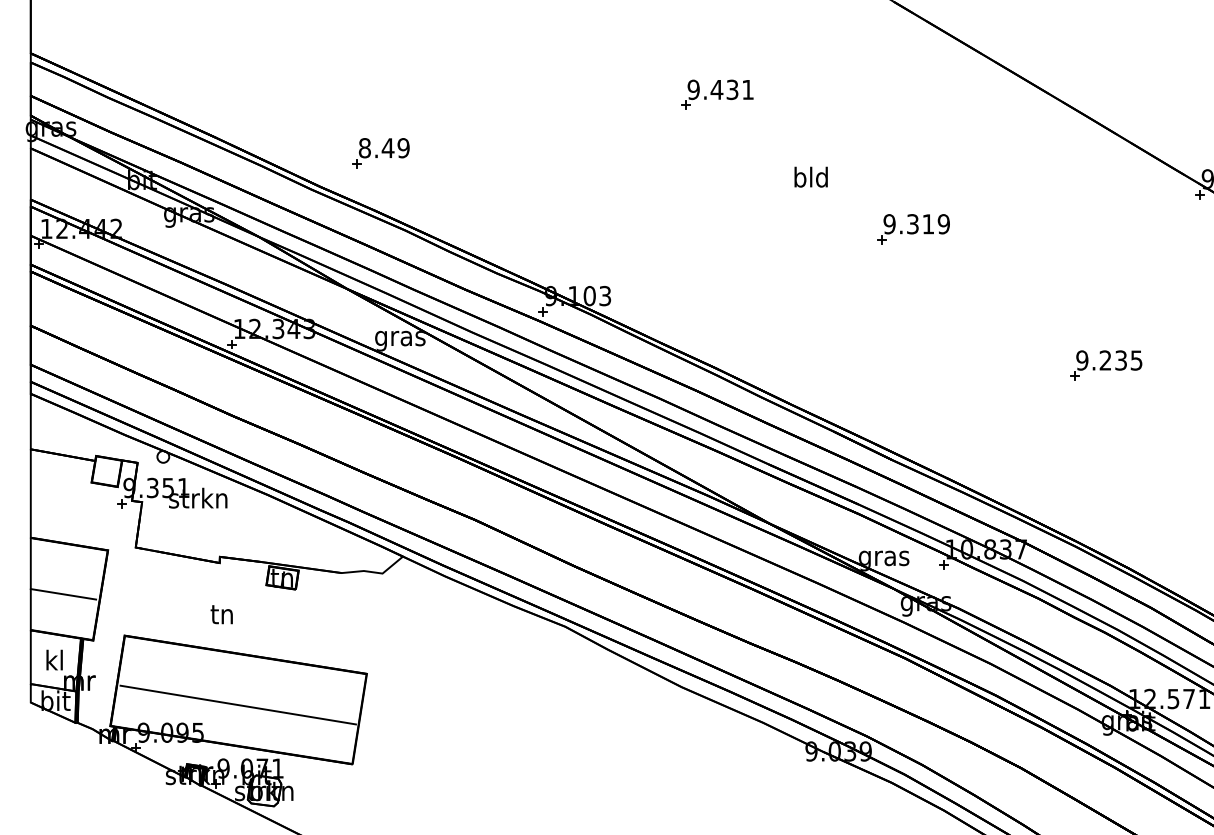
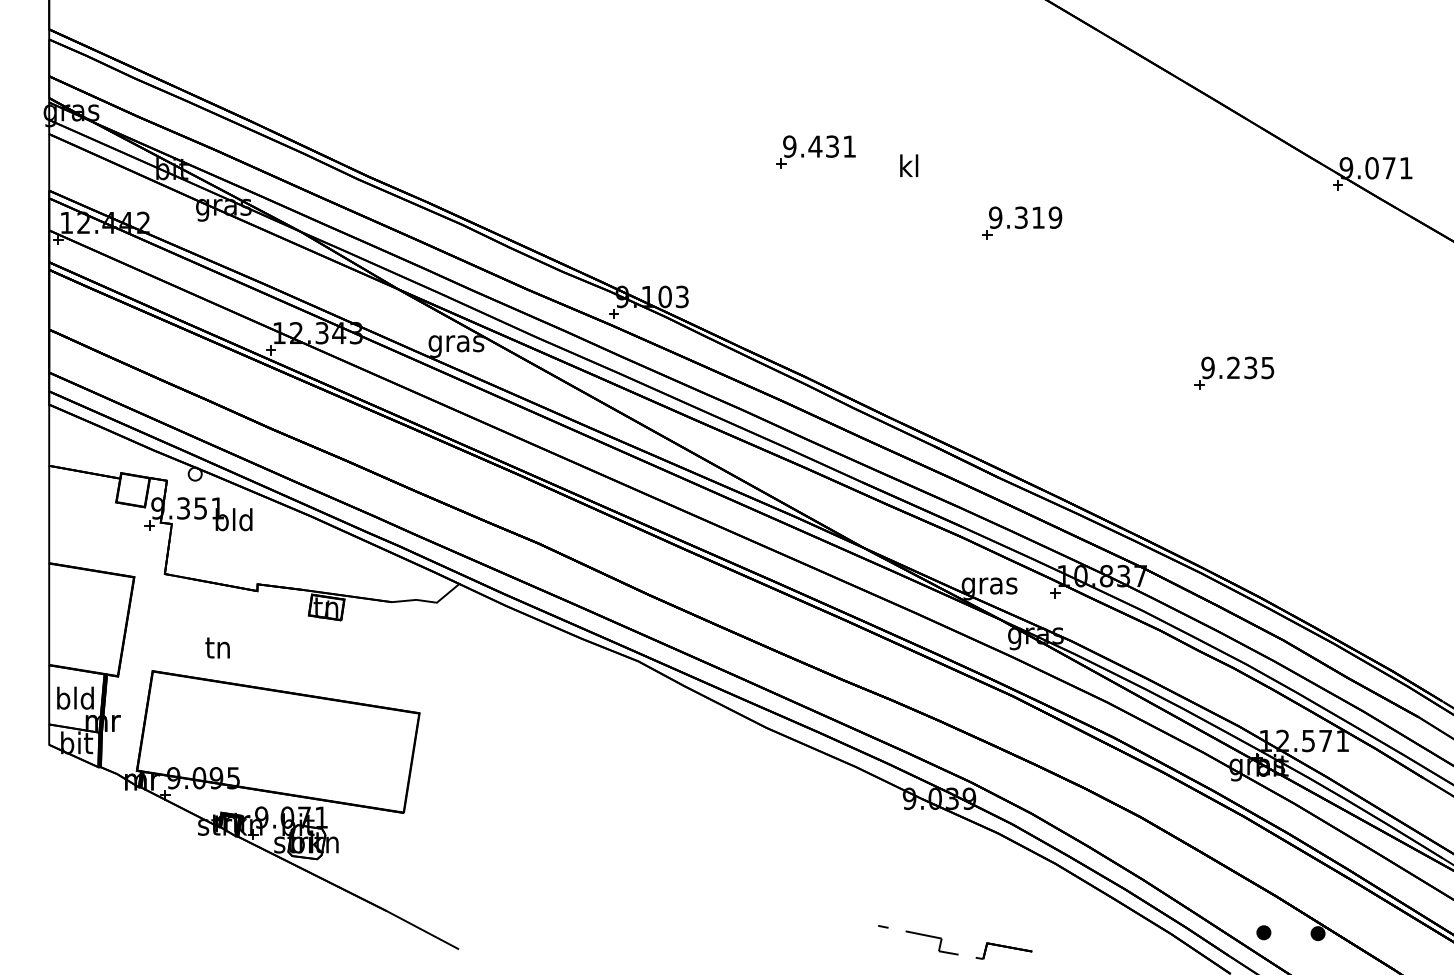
part: (717, 94) -> (815, 151), moved
part: (381, 152) -> (435, 138), removed
text: (810, 176) -> (908, 165), bld -> kl
text: (198, 498) -> (233, 519), strkn -> bld
line: (63, 594) -> (85, 625), removed
text: (221, 614) -> (217, 647), moved
text: (54, 659) -> (75, 697), kl -> bld
line: (237, 704) -> (277, 747), removed

